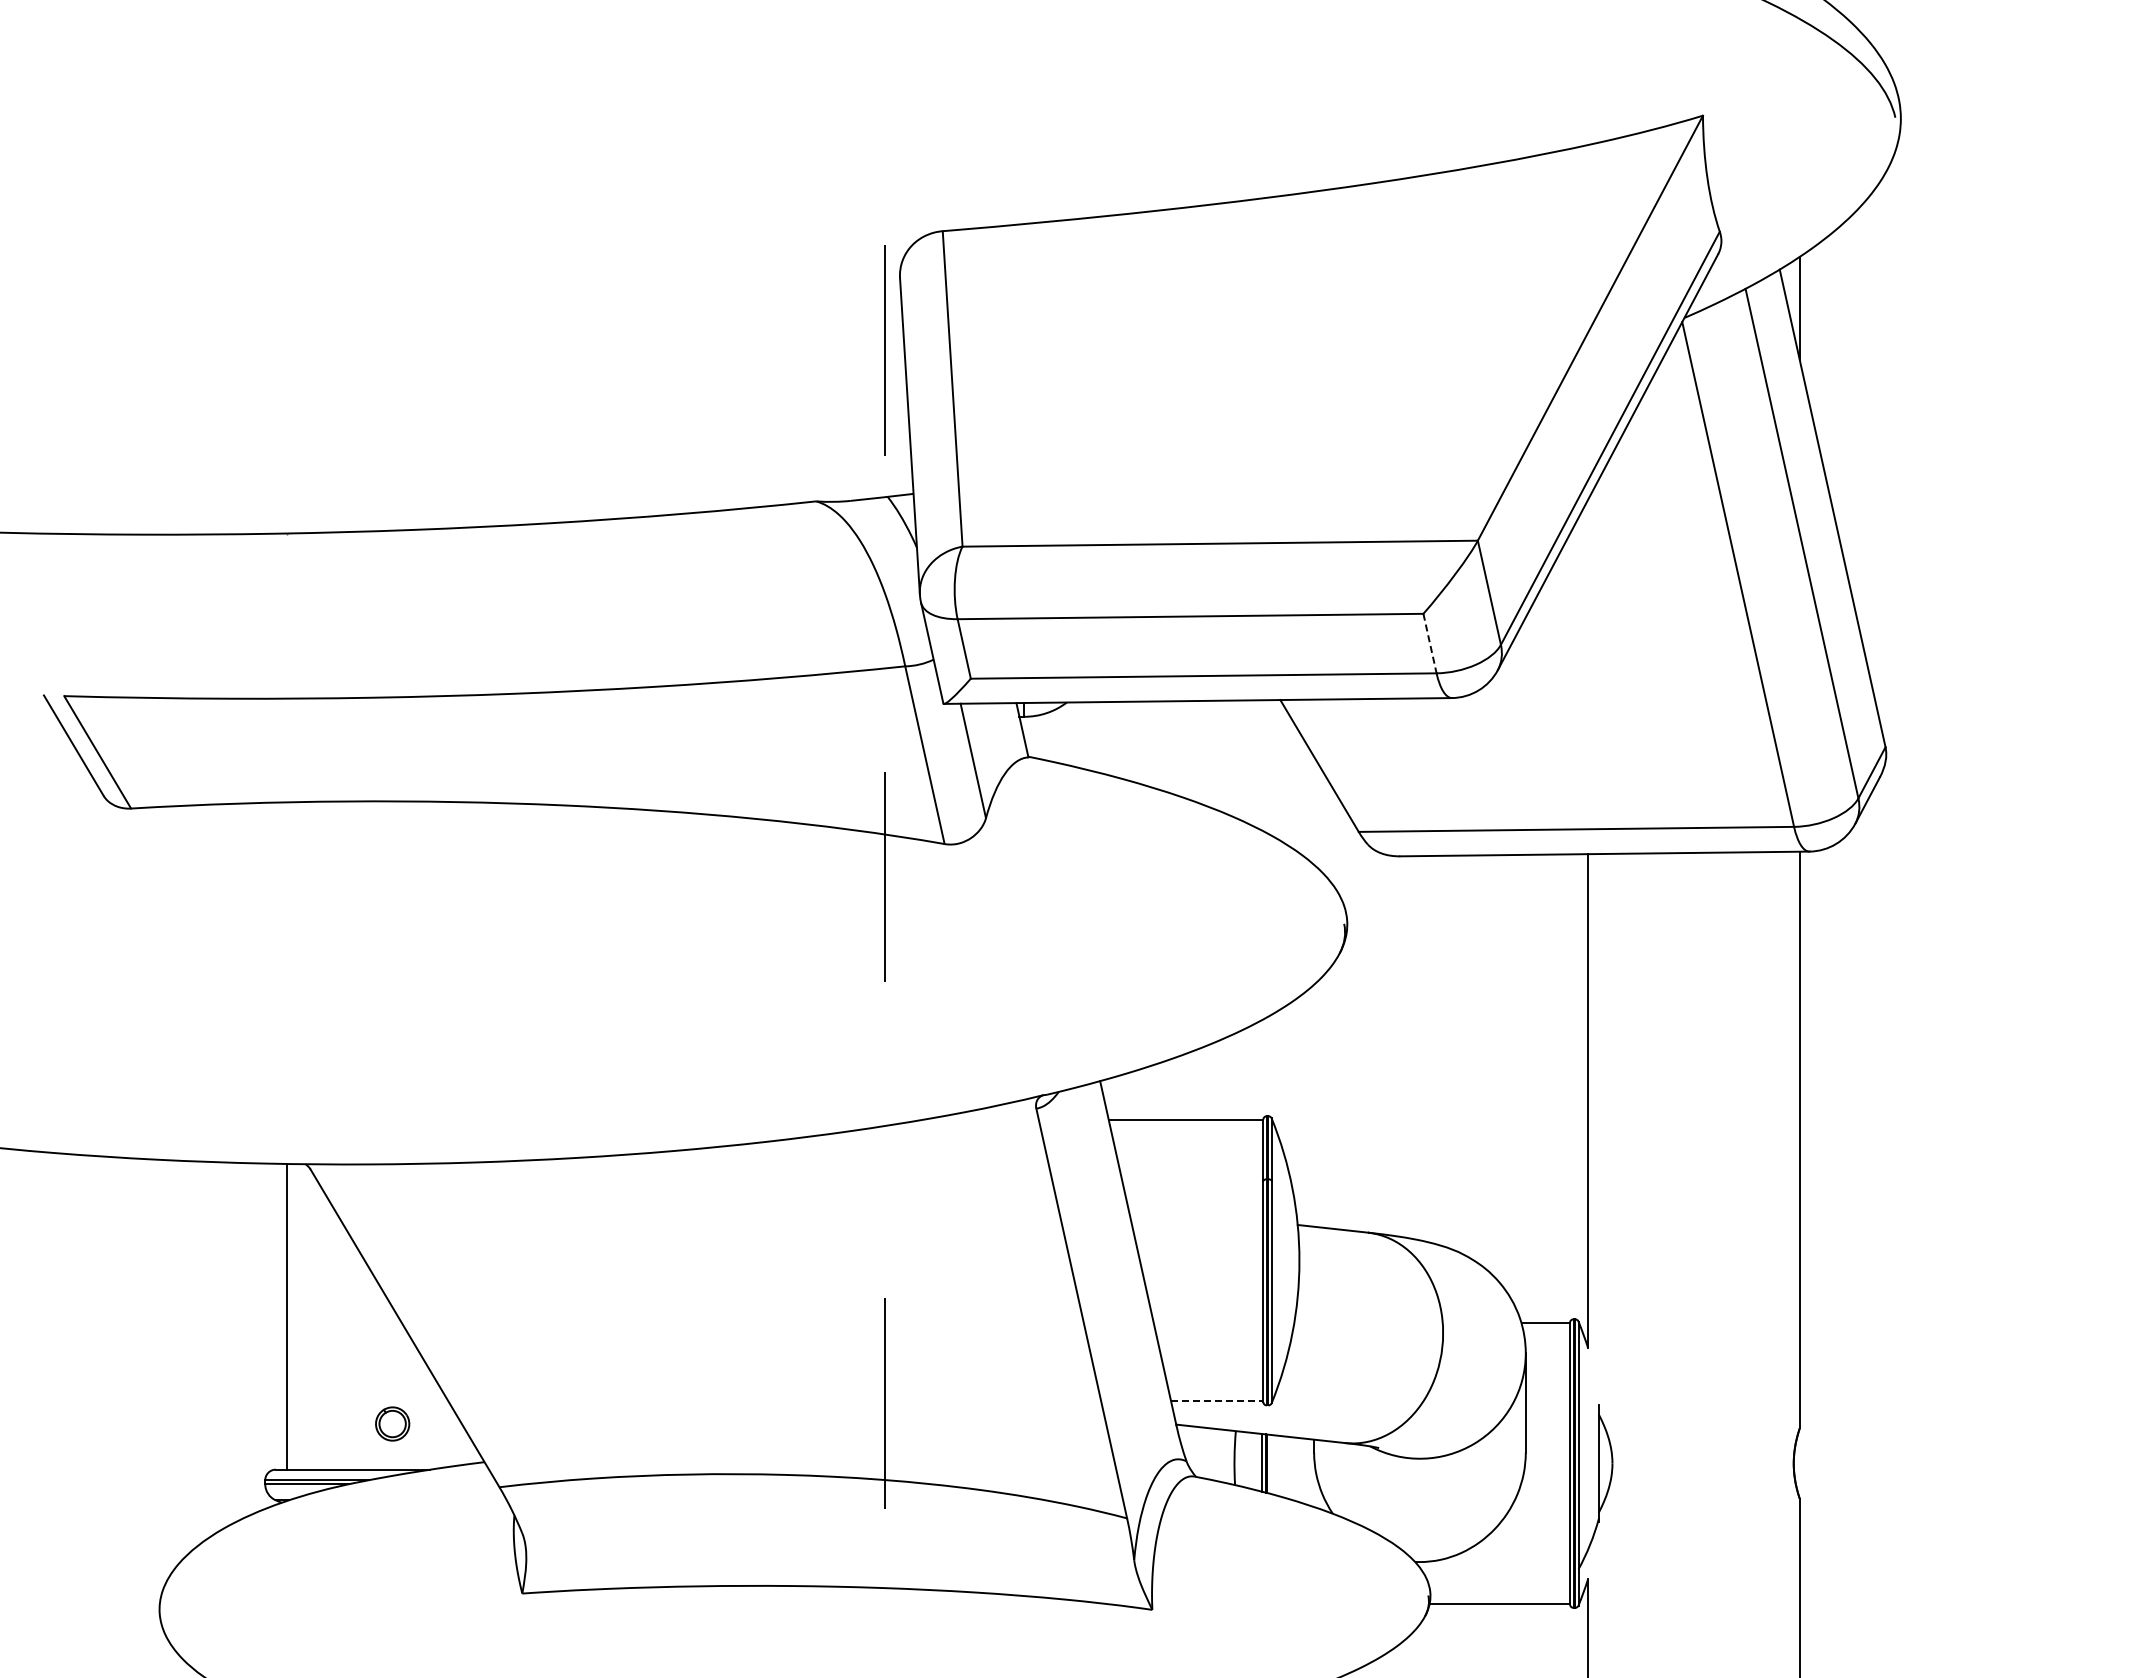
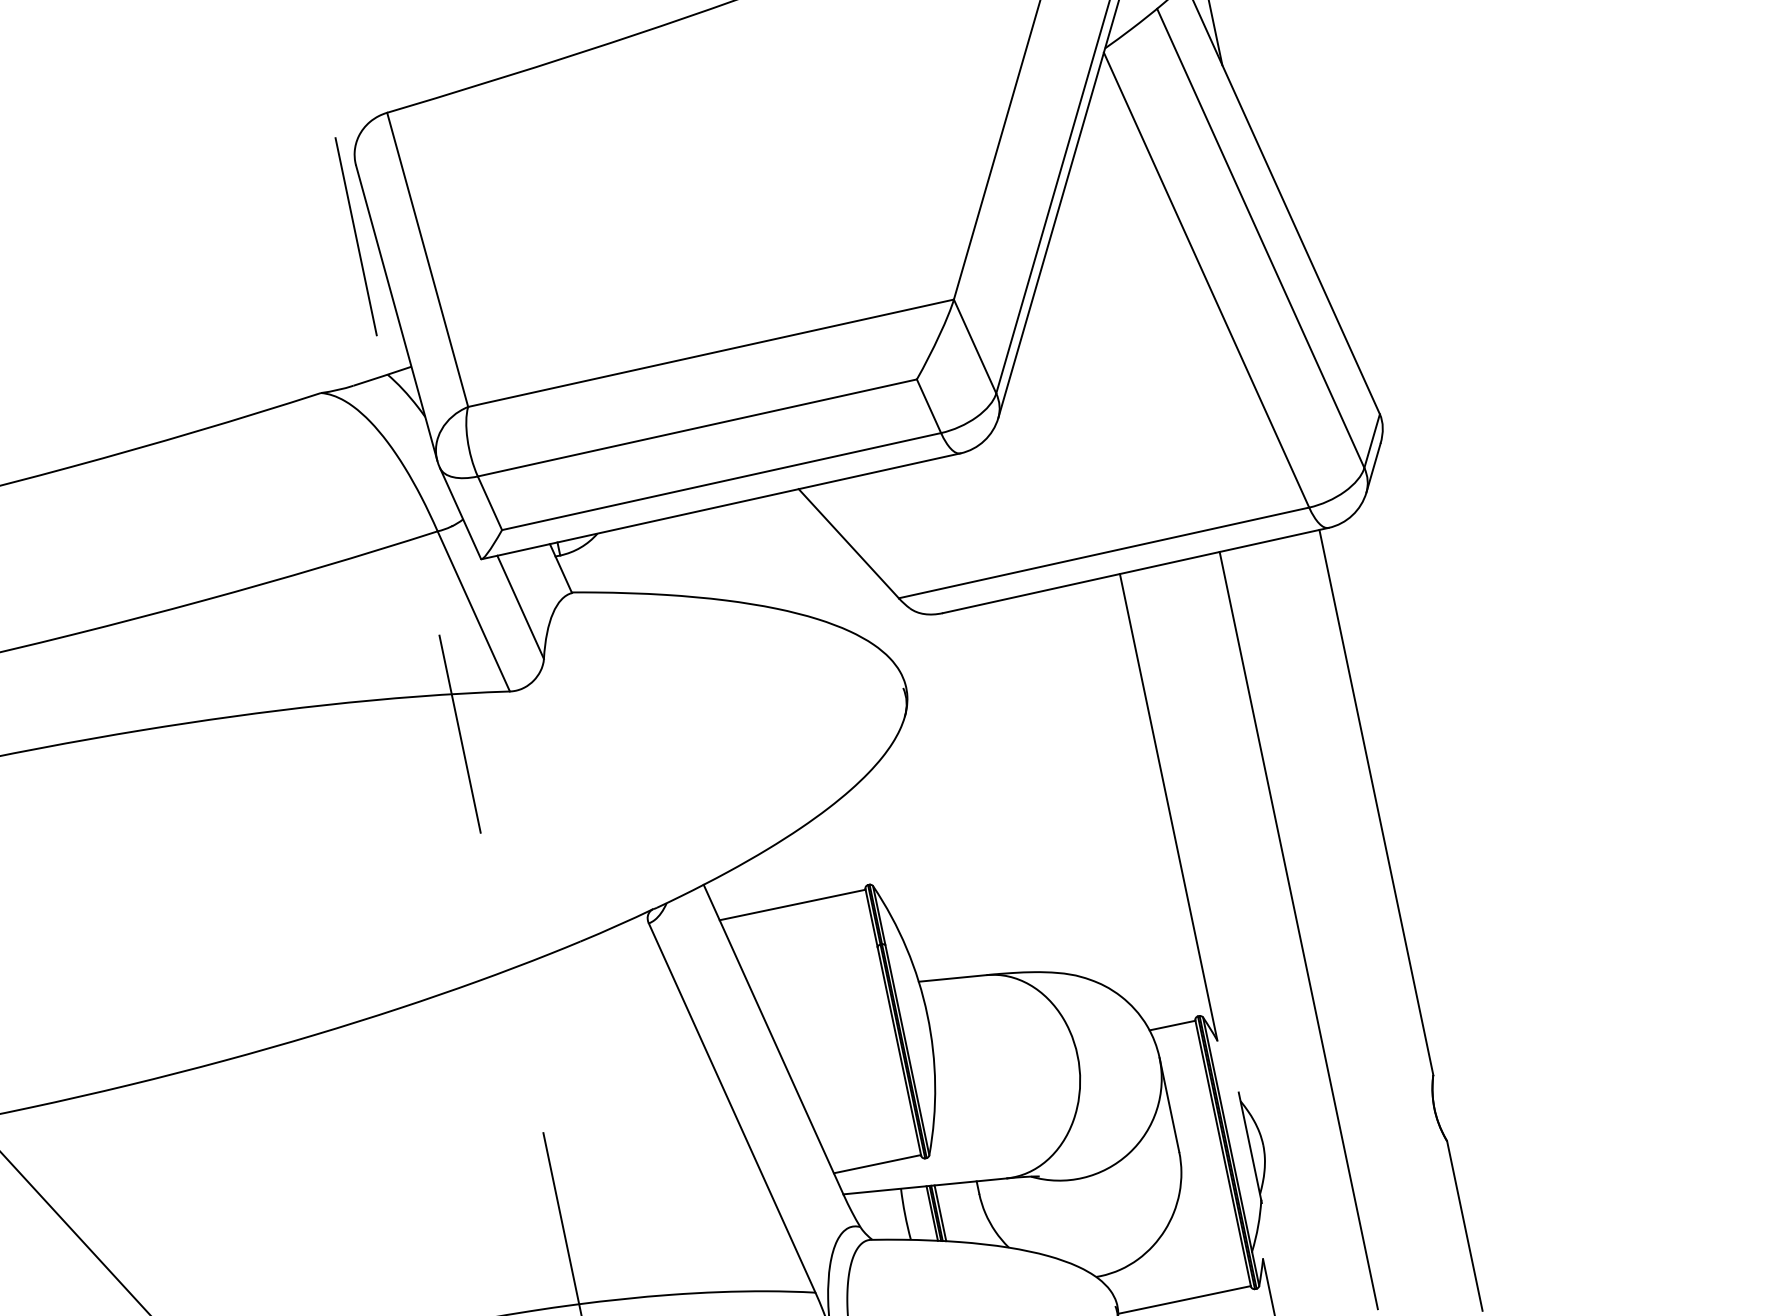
line: (1430, 644) -> (929, 407), dashed -> solid
line: (1693, 1253) -> (1298, 930), added
line: (1217, 1401) -> (877, 1164), dashed -> solid
line: (1270, 1463) -> (940, 1212), added

